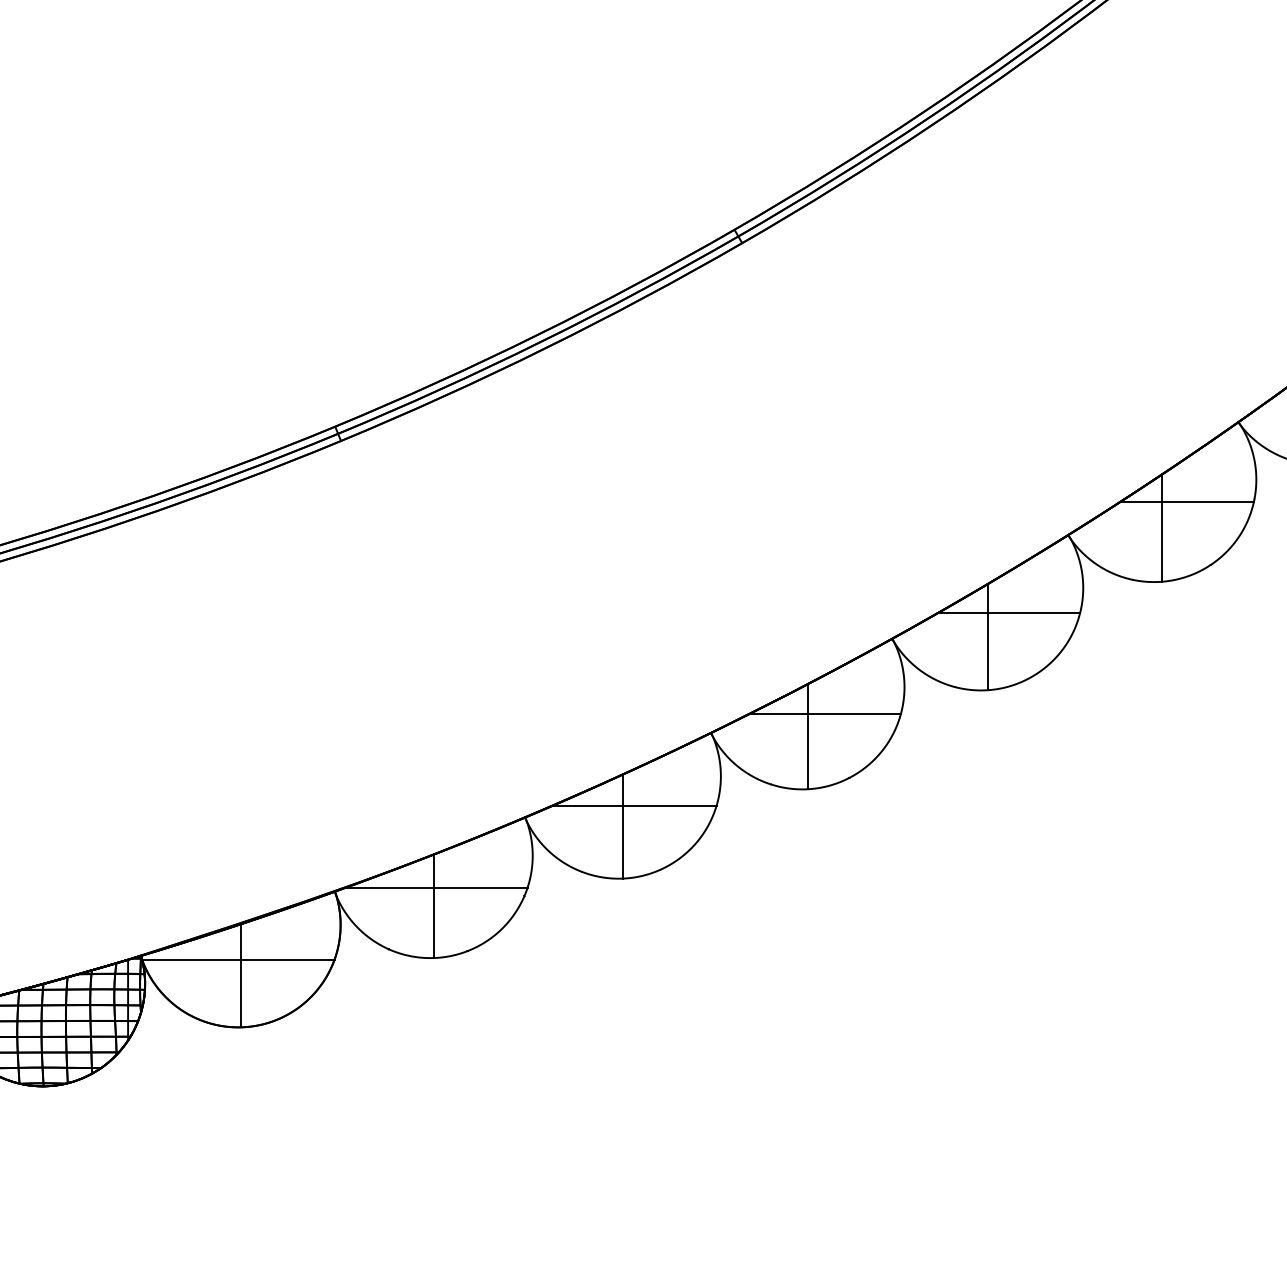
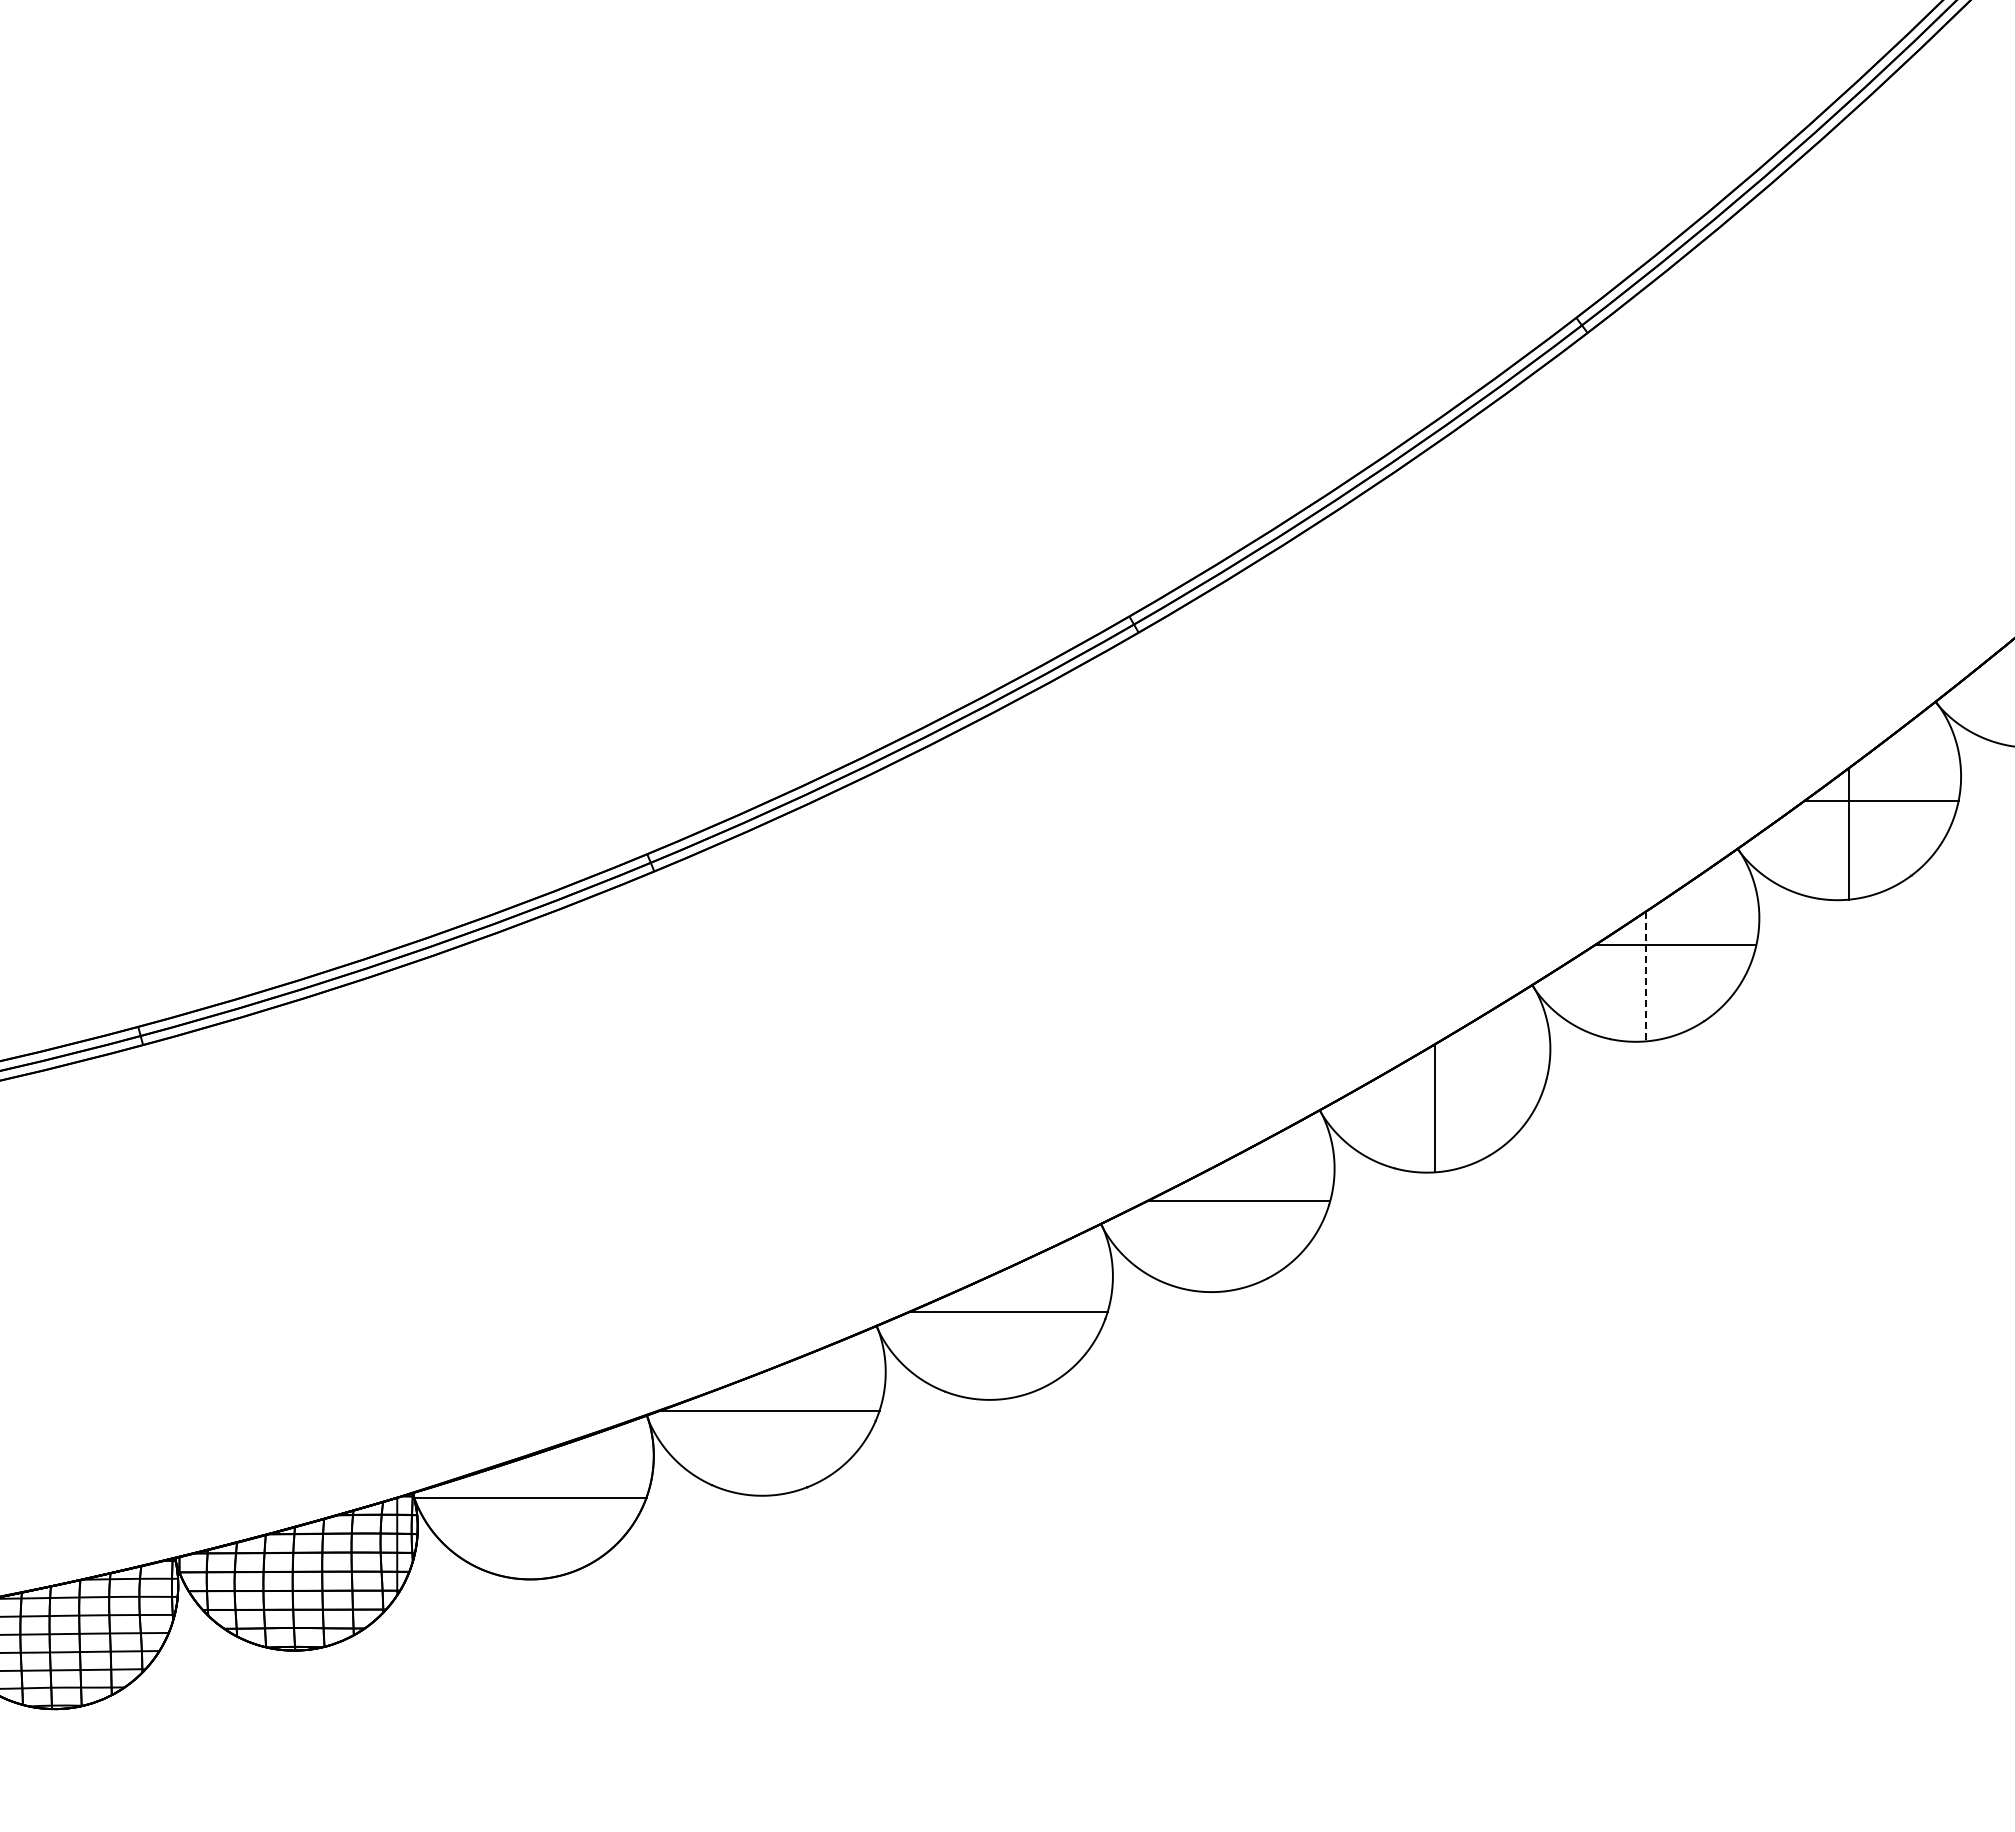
line: (1162, 527) -> (1645, 976), solid -> dashed
line: (1008, 612) -> (1460, 1078), removed
line: (807, 736) -> (1217, 1228), removed
line: (622, 826) -> (994, 1336), removed
line: (433, 905) -> (766, 1432), removed
line: (240, 975) -> (533, 1516), removed

